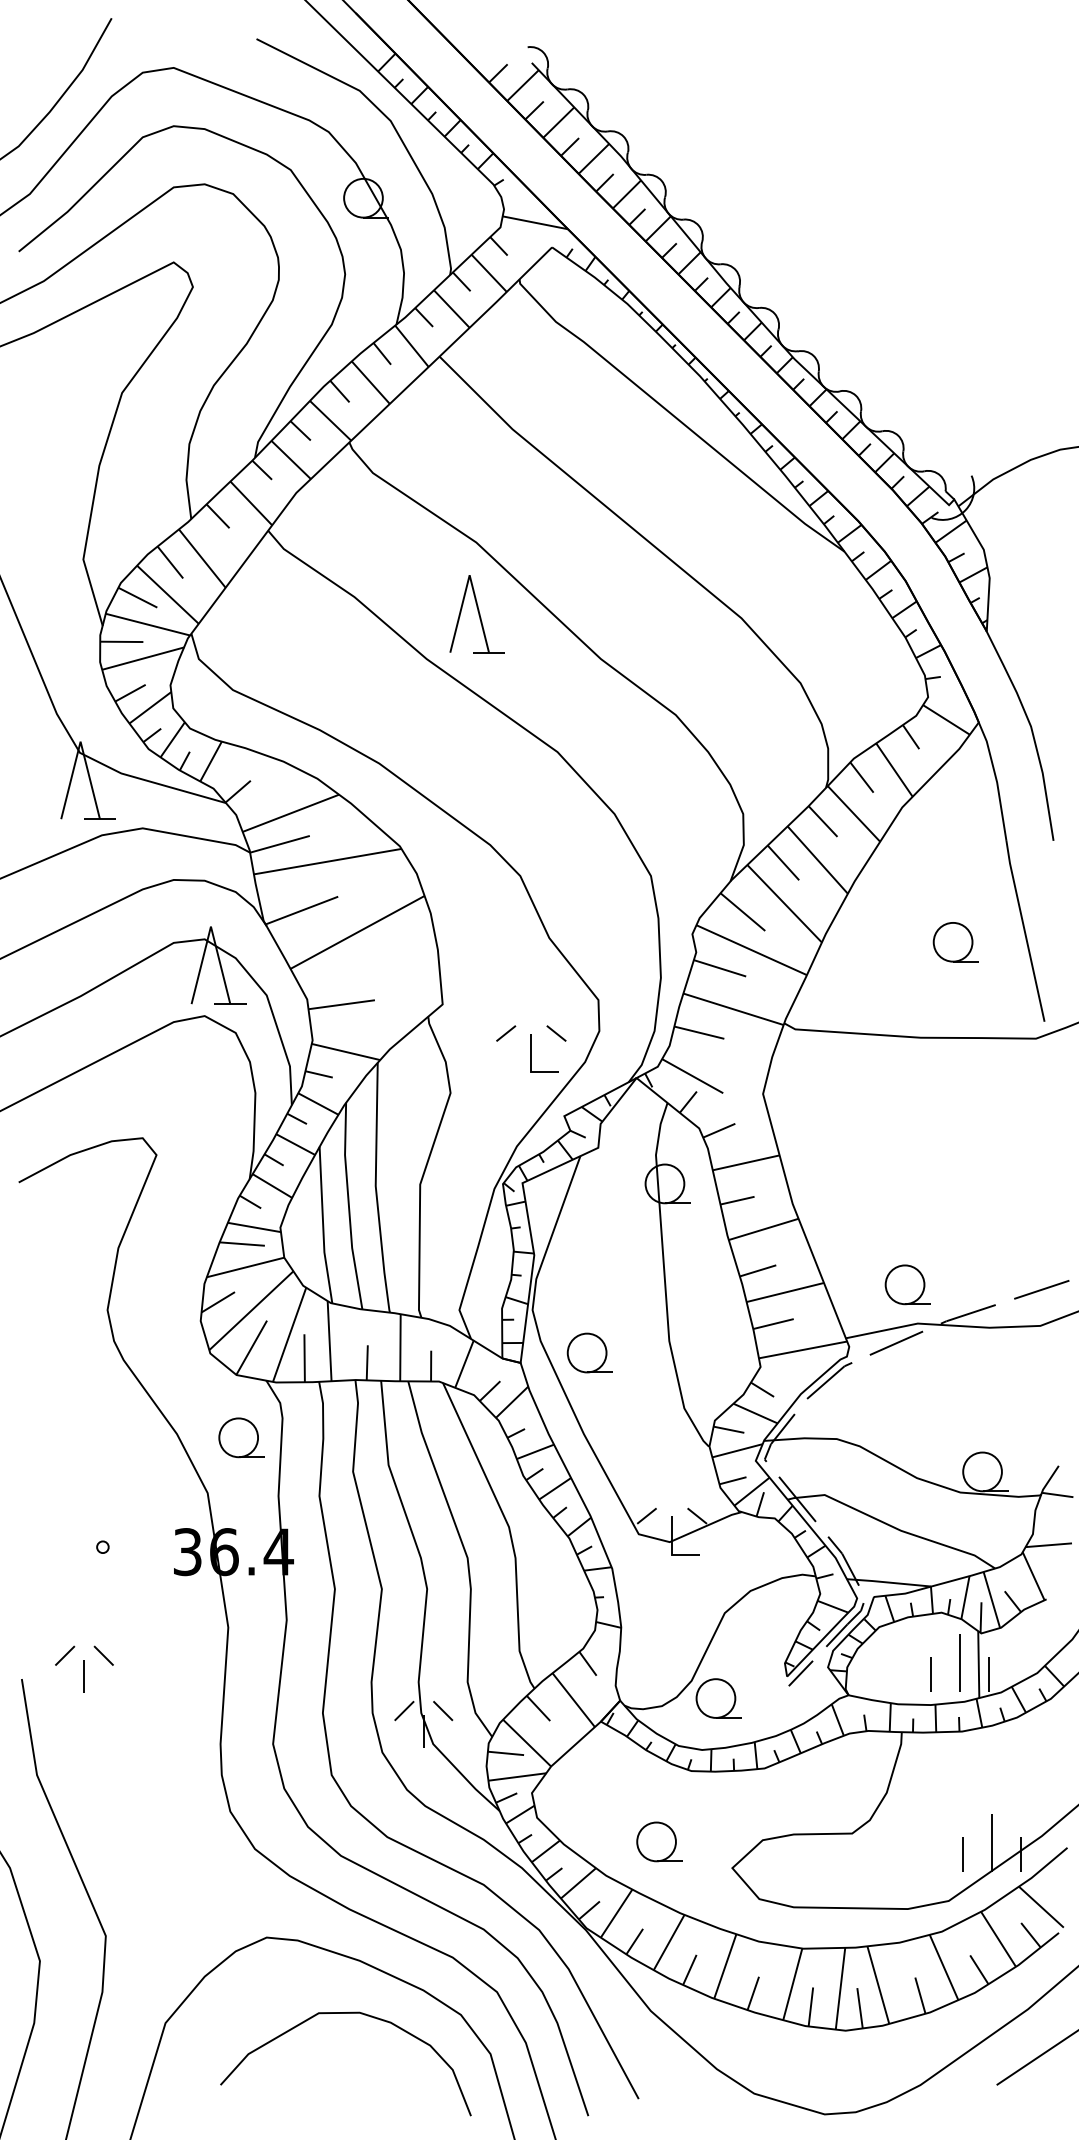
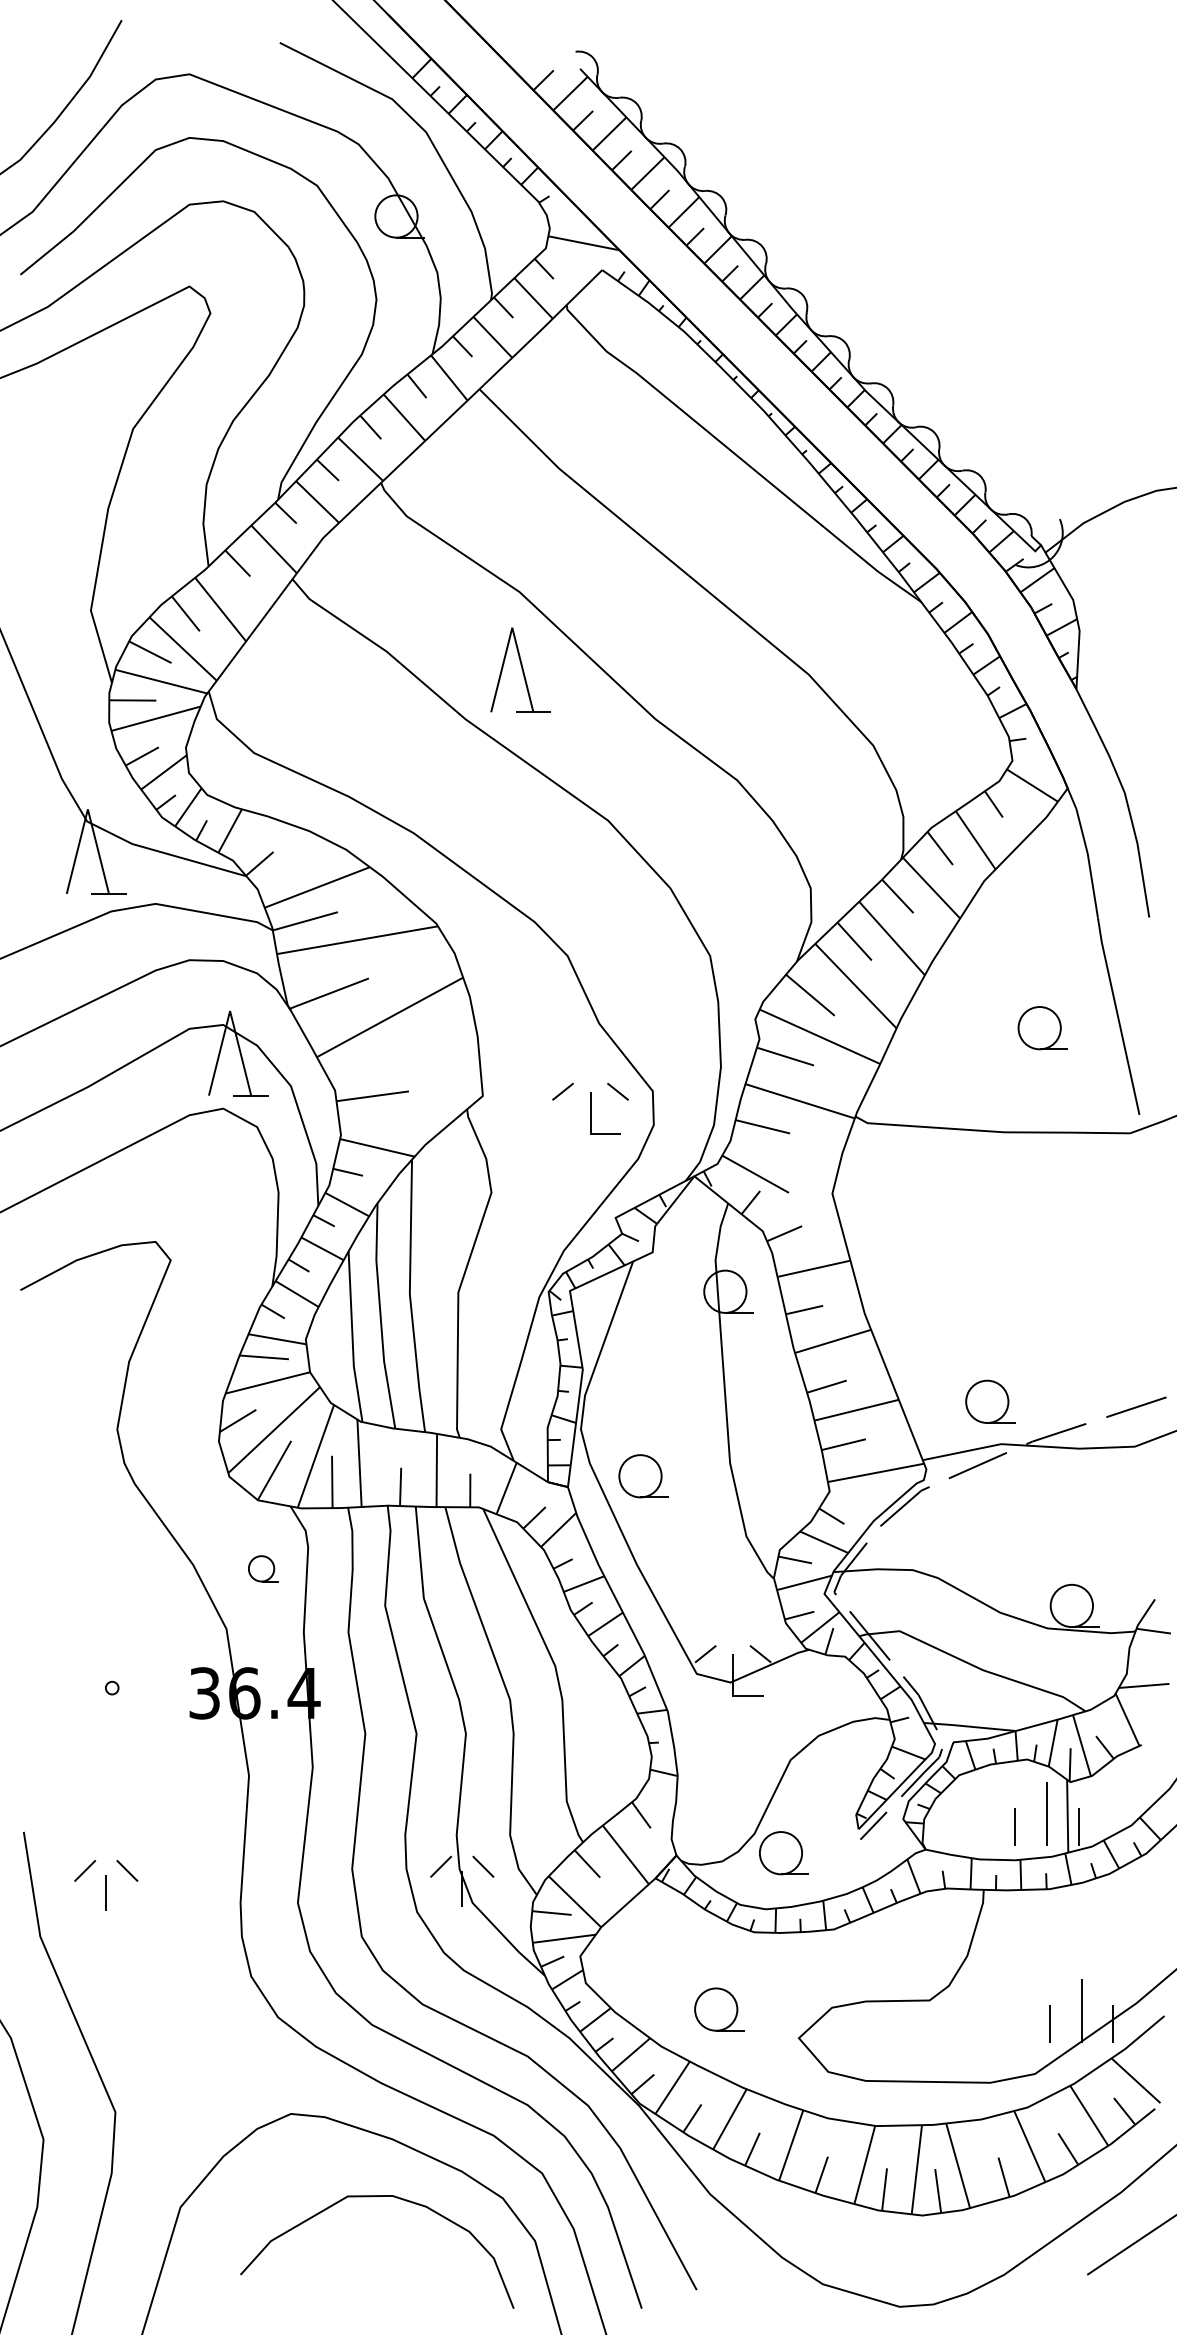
part: (531, 1048) -> (590, 1108), moved
part: (241, 1437) -> (263, 1568), size x0.6
part: (84, 1668) -> (106, 1884), moved

